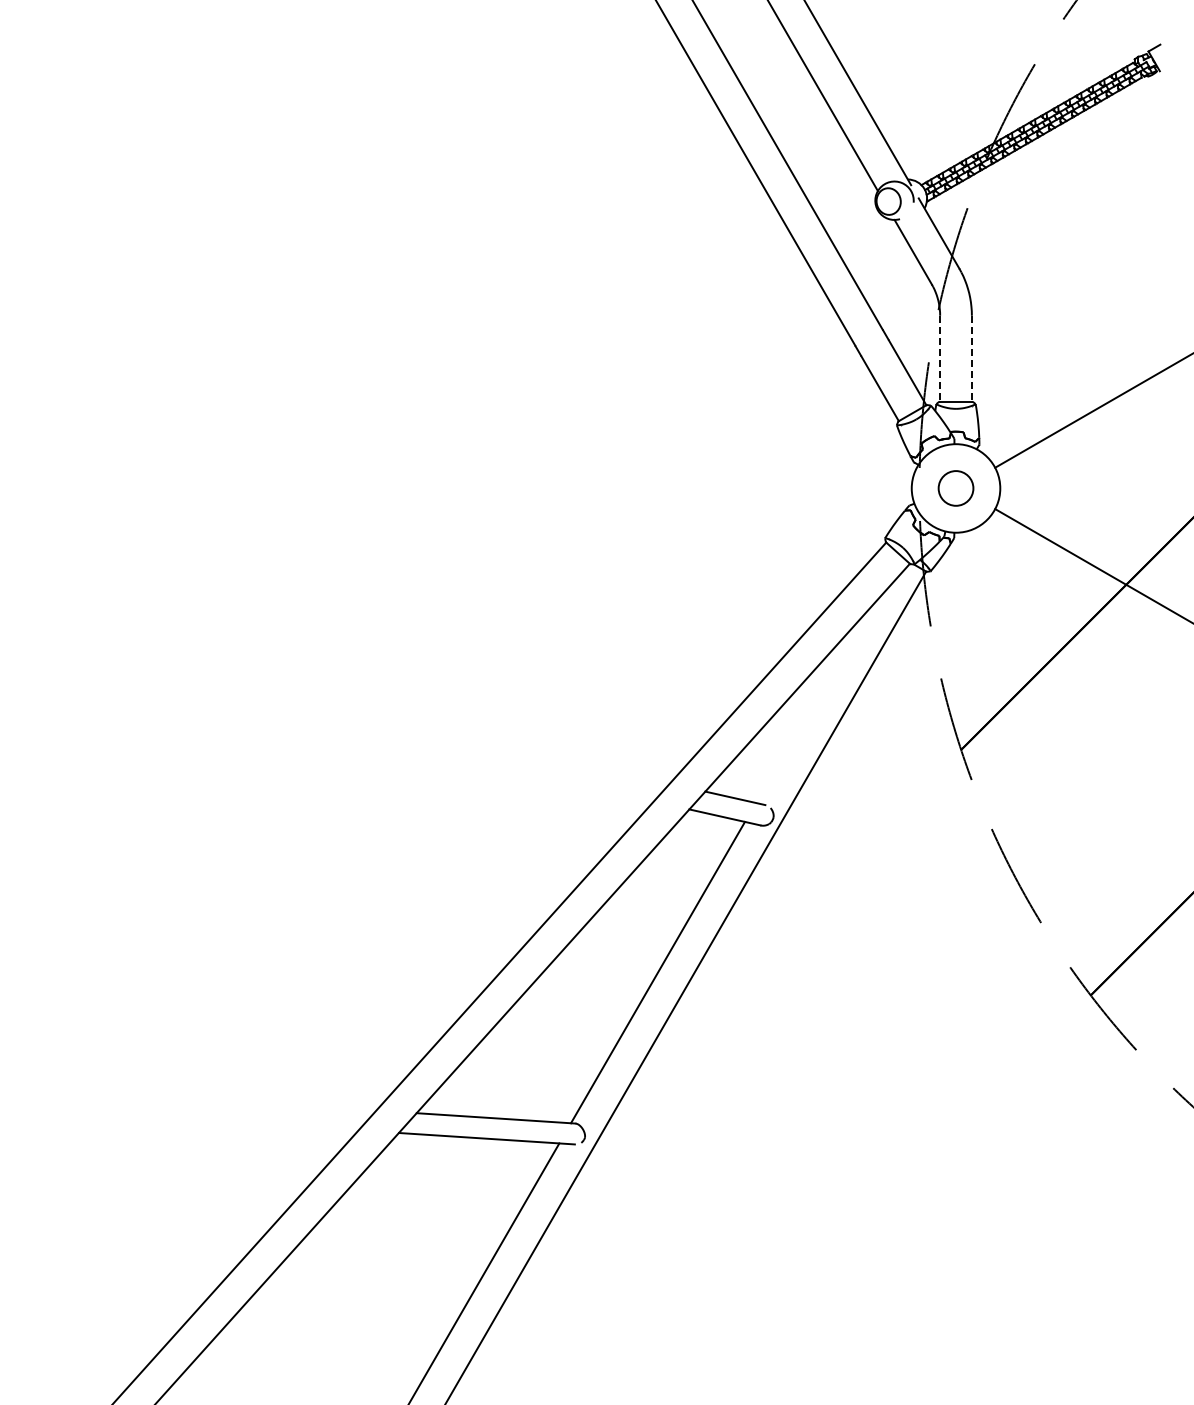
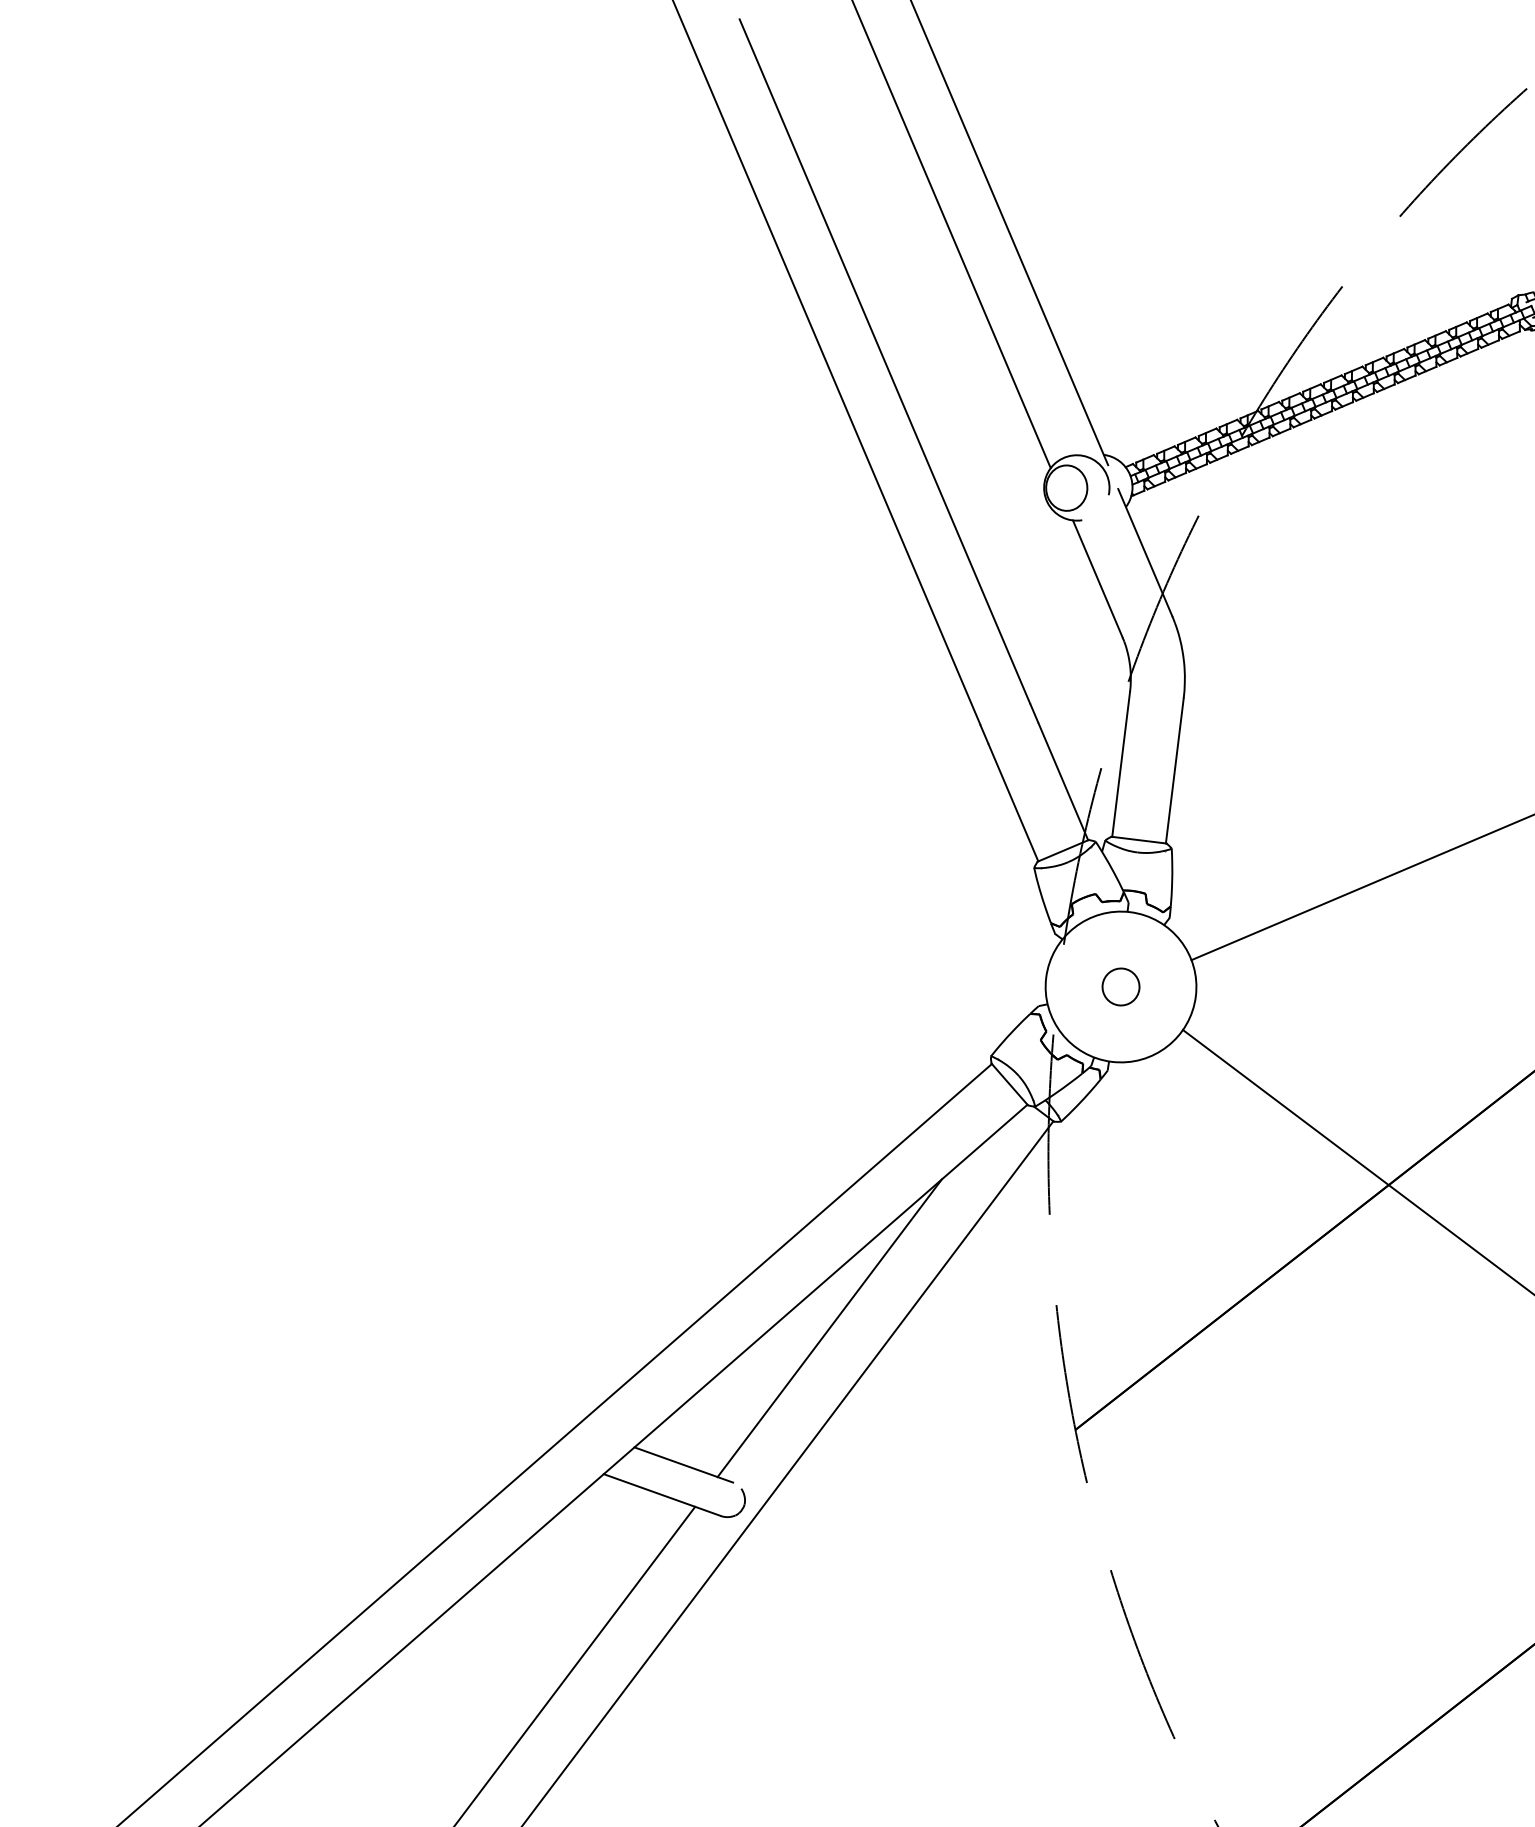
line: (940, 358) -> (1121, 764), dashed -> solid
line: (971, 358) -> (1174, 770), dashed -> solid
circle: (955, 488) -> (1120, 986), size x0.62
line: (810, 708) -> (829, 1328), added

